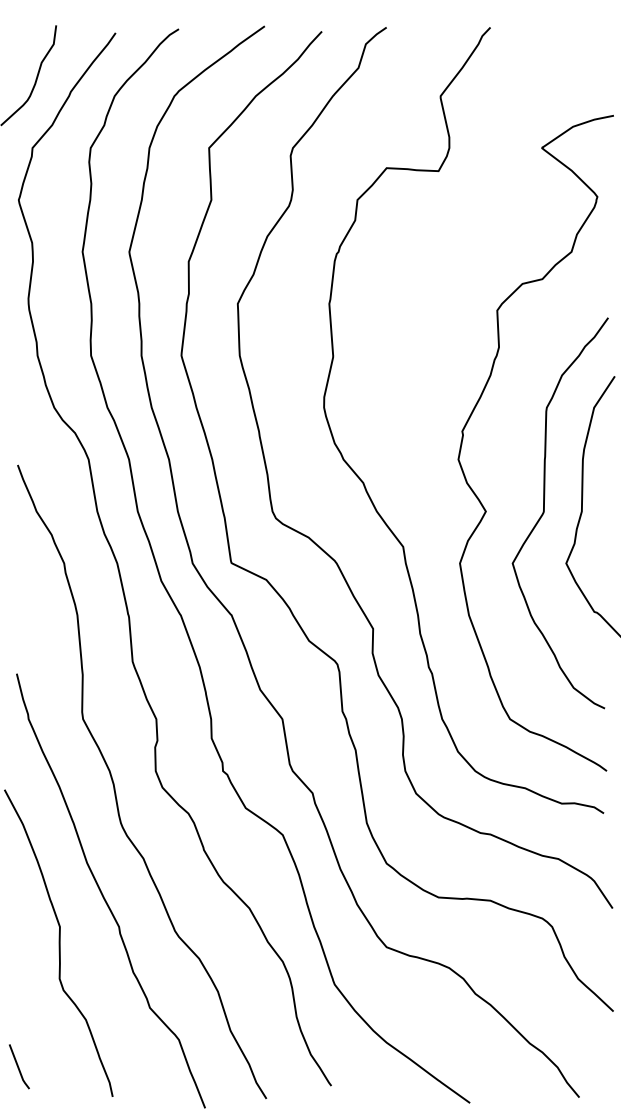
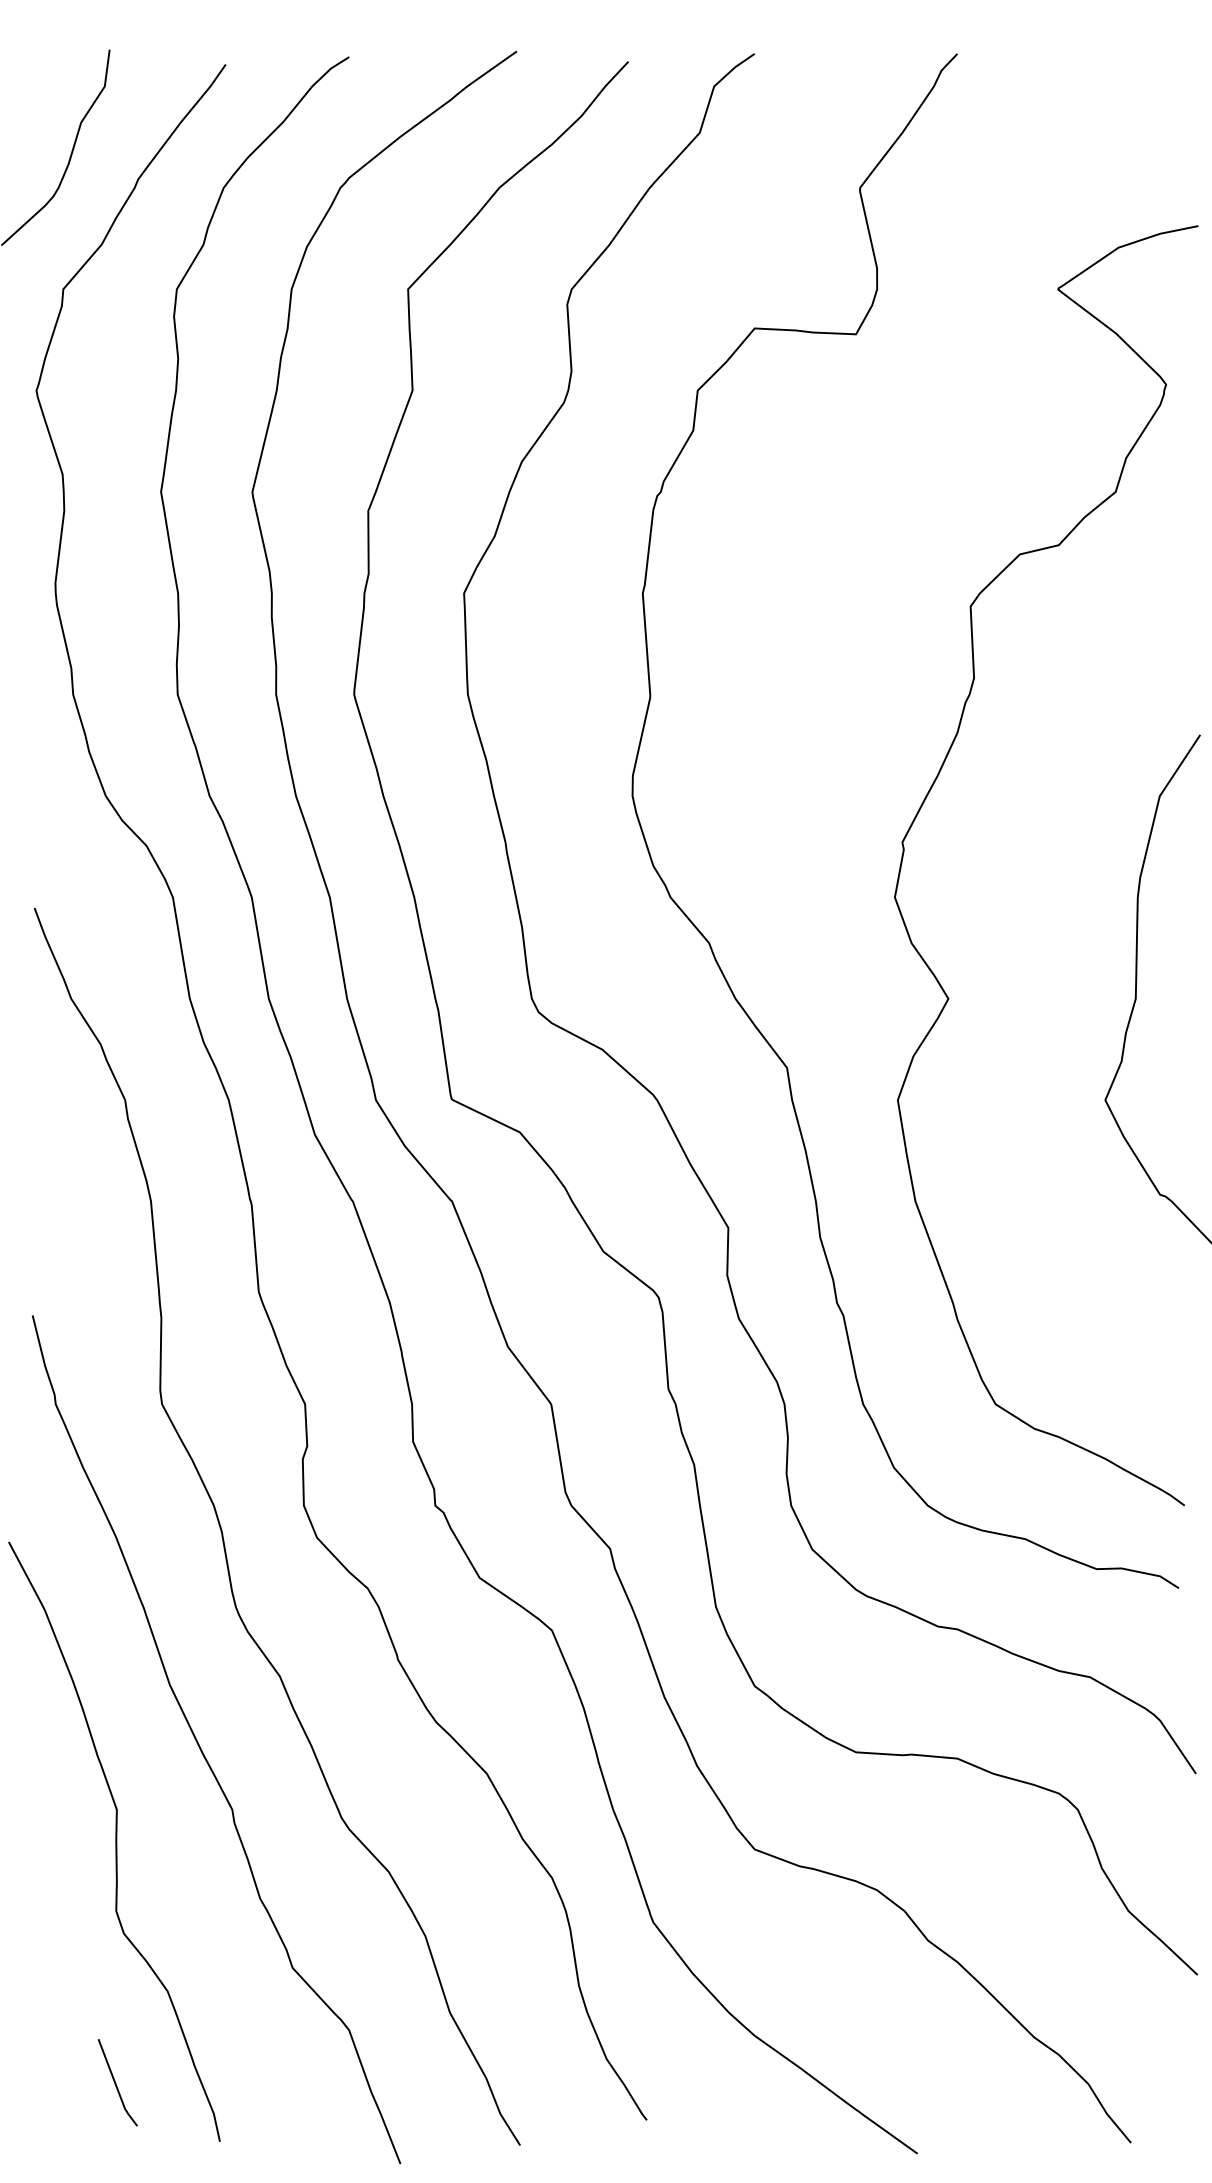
curve: (544, 513) -> (1062, 1002), removed
line: (18, 1066) -> (115, 2082), moved

